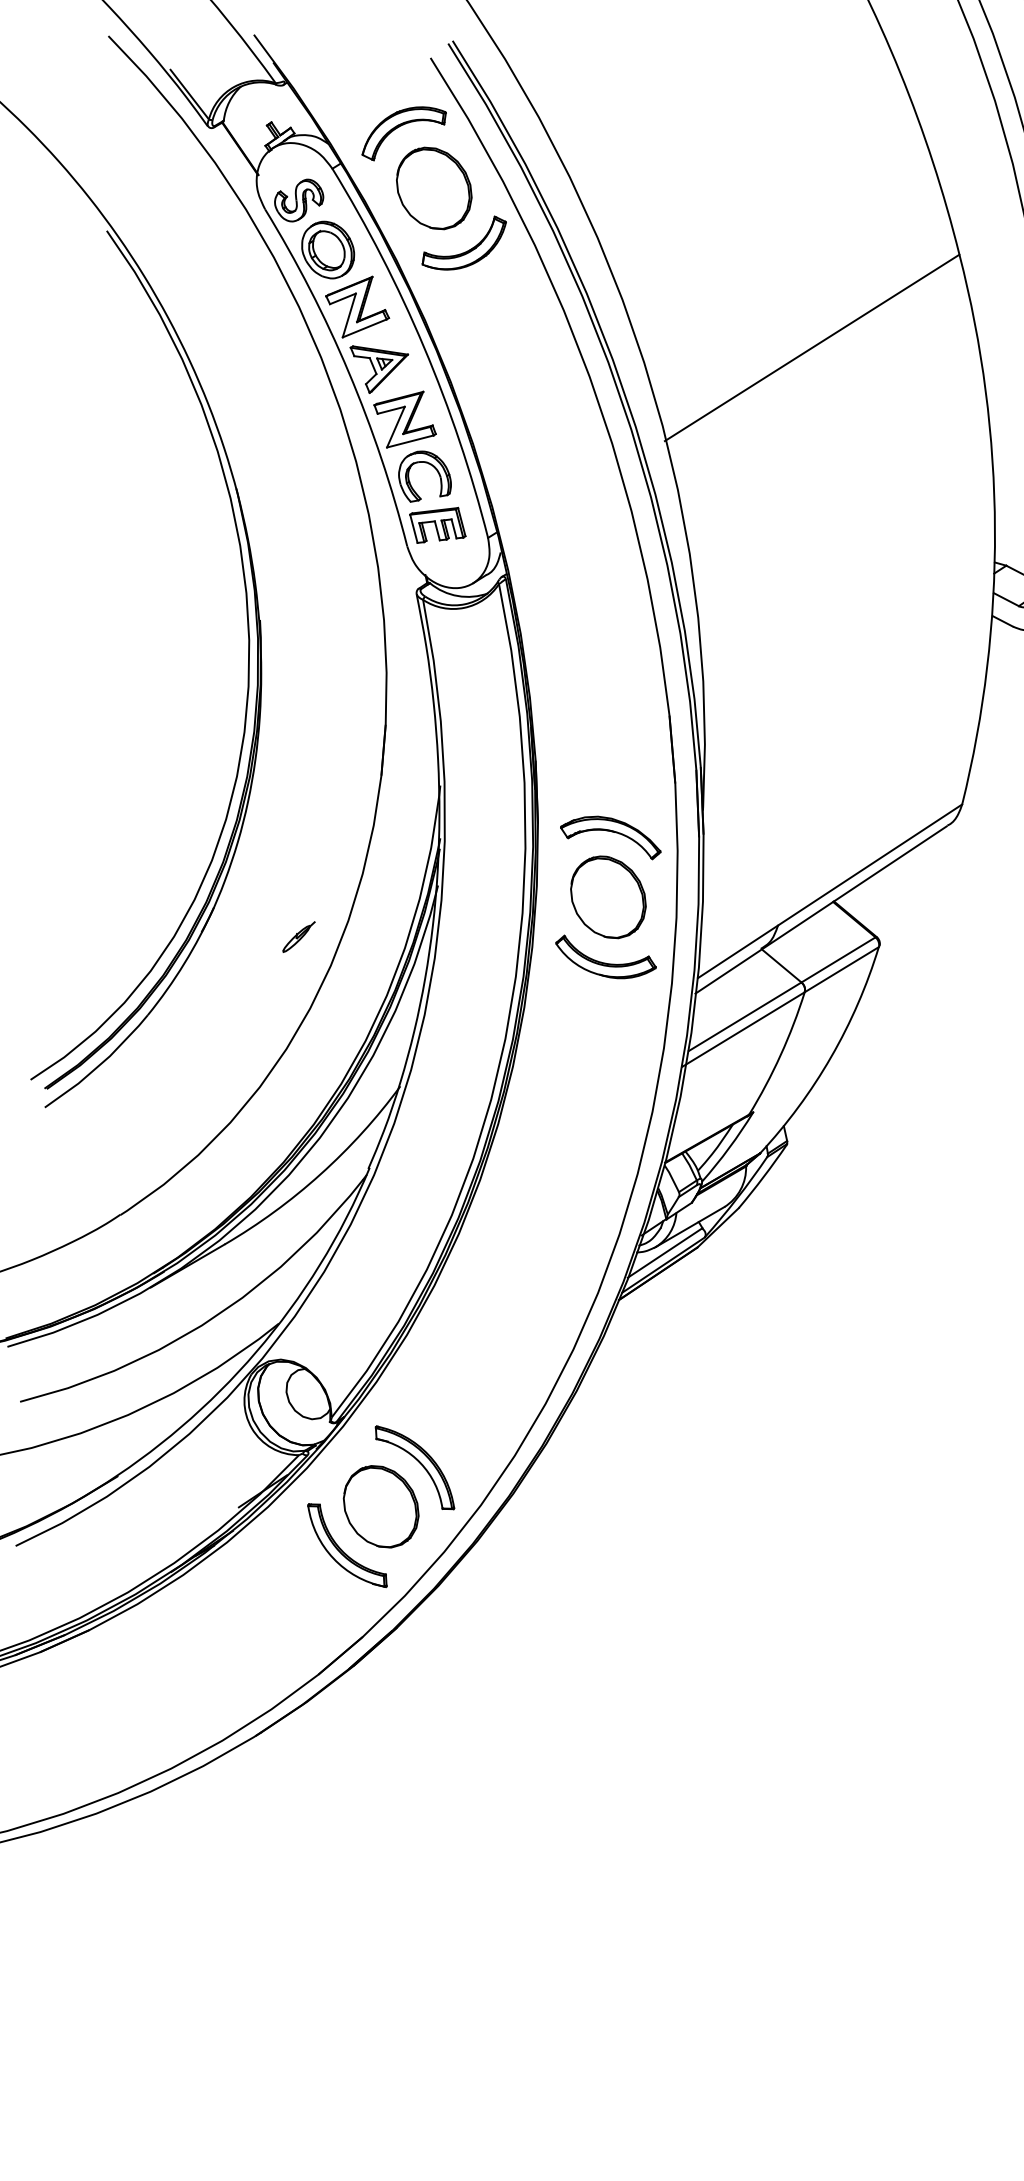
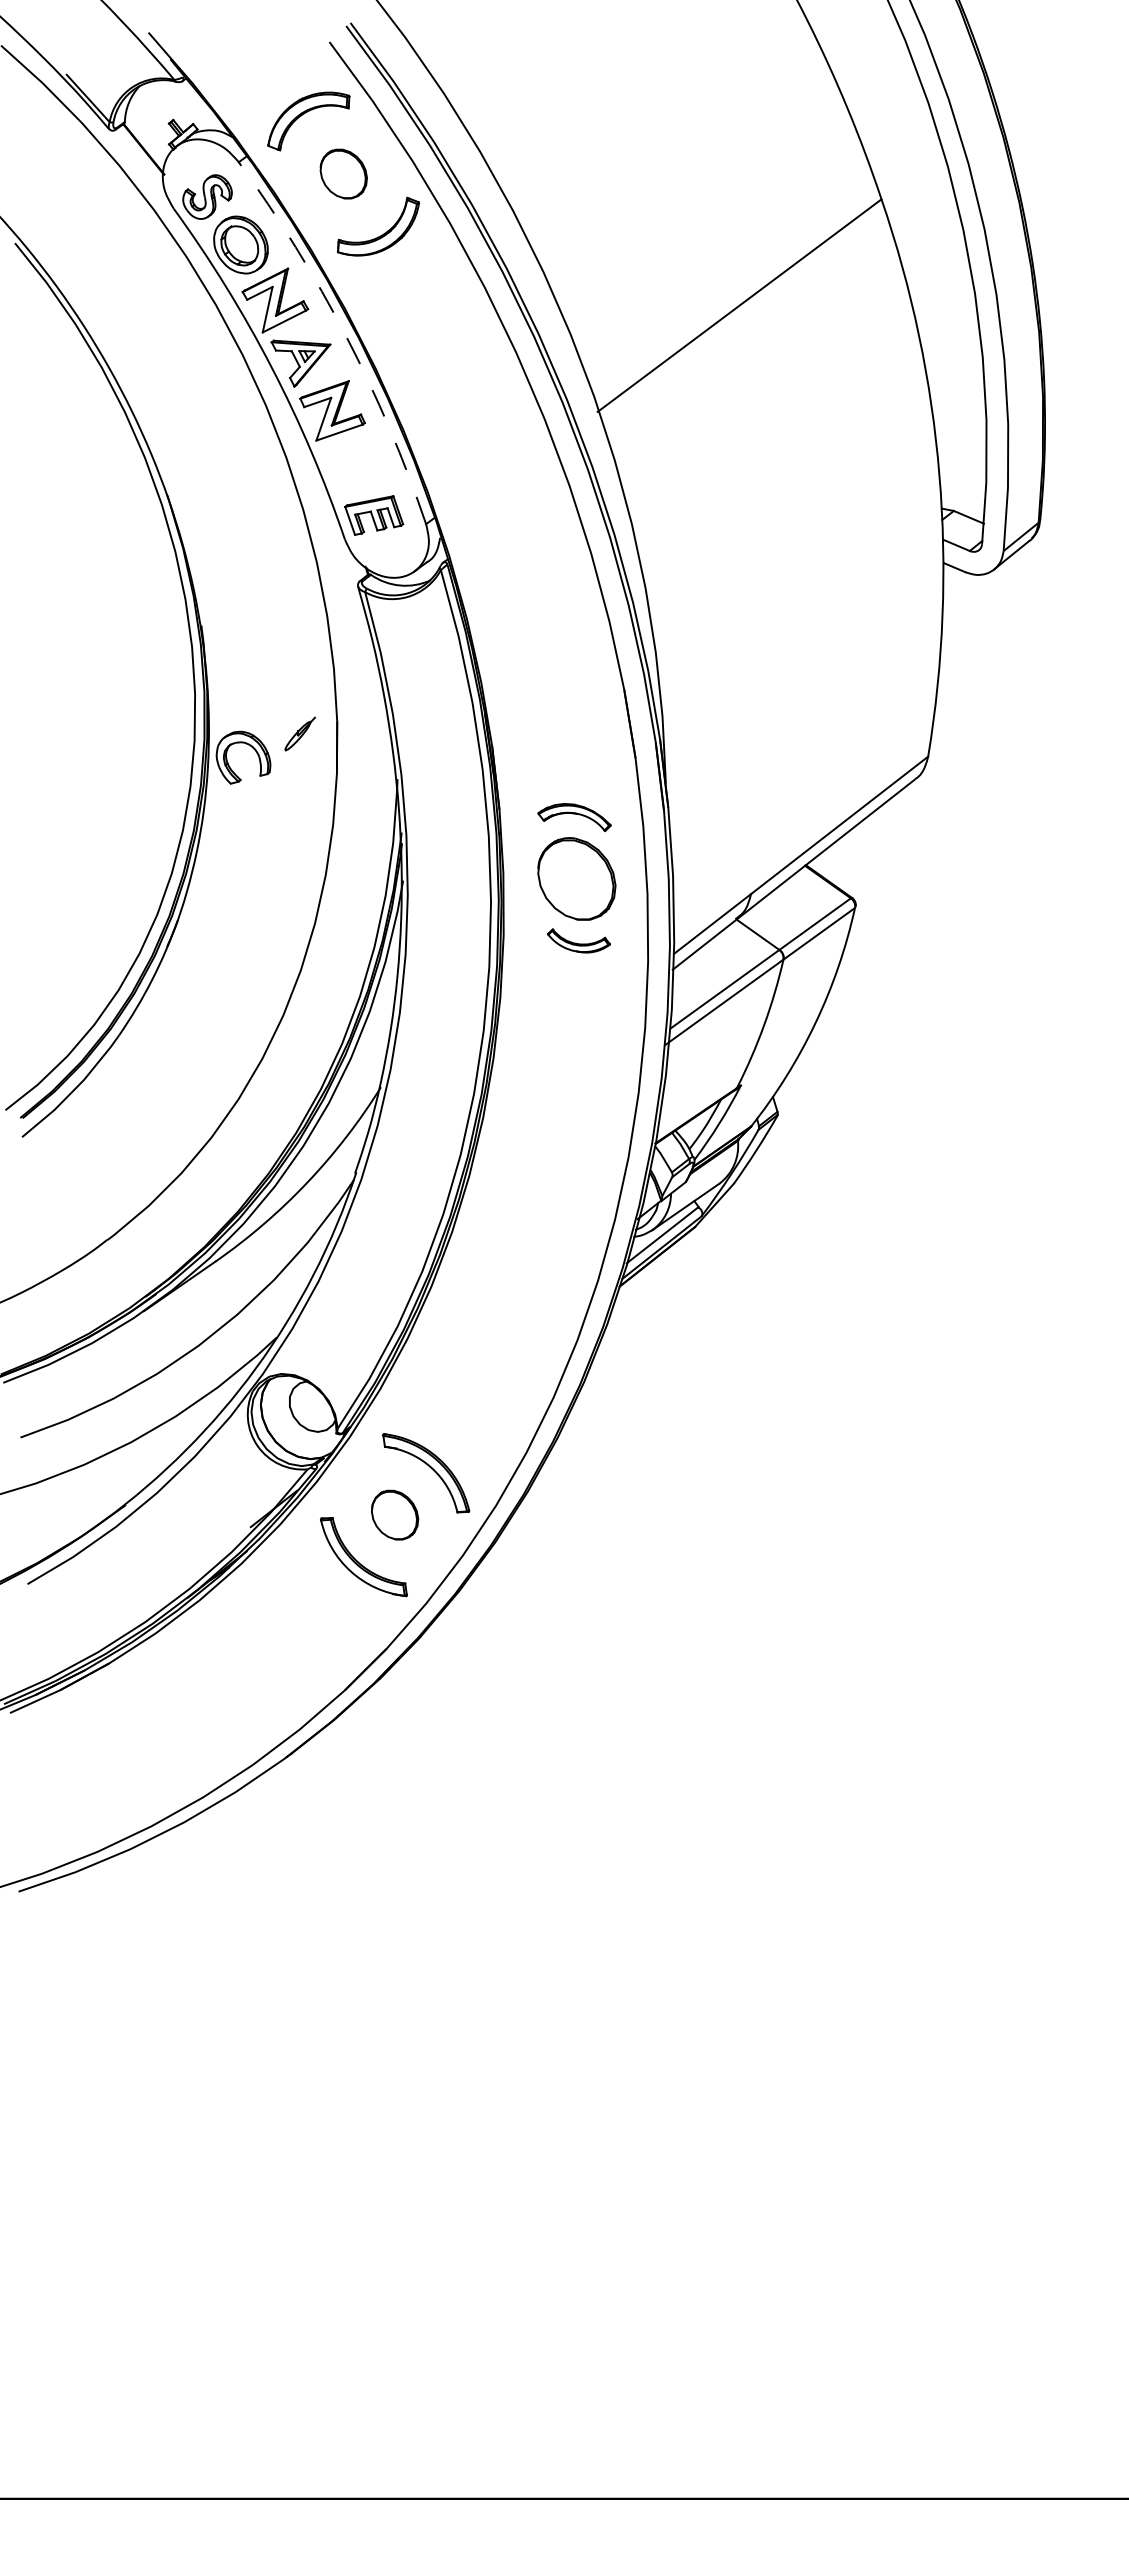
part: (434, 187) -> (343, 173), size x0.6
arc: (424, 347) -> (346, 336), solid -> dashed
part: (434, 468) -> (252, 748), moved
part: (610, 836) -> (574, 817), size x0.7
part: (298, 936) -> (299, 733), moved
part: (605, 957) -> (578, 940), size x0.6
part: (380, 1506) -> (394, 1514), size x0.6

